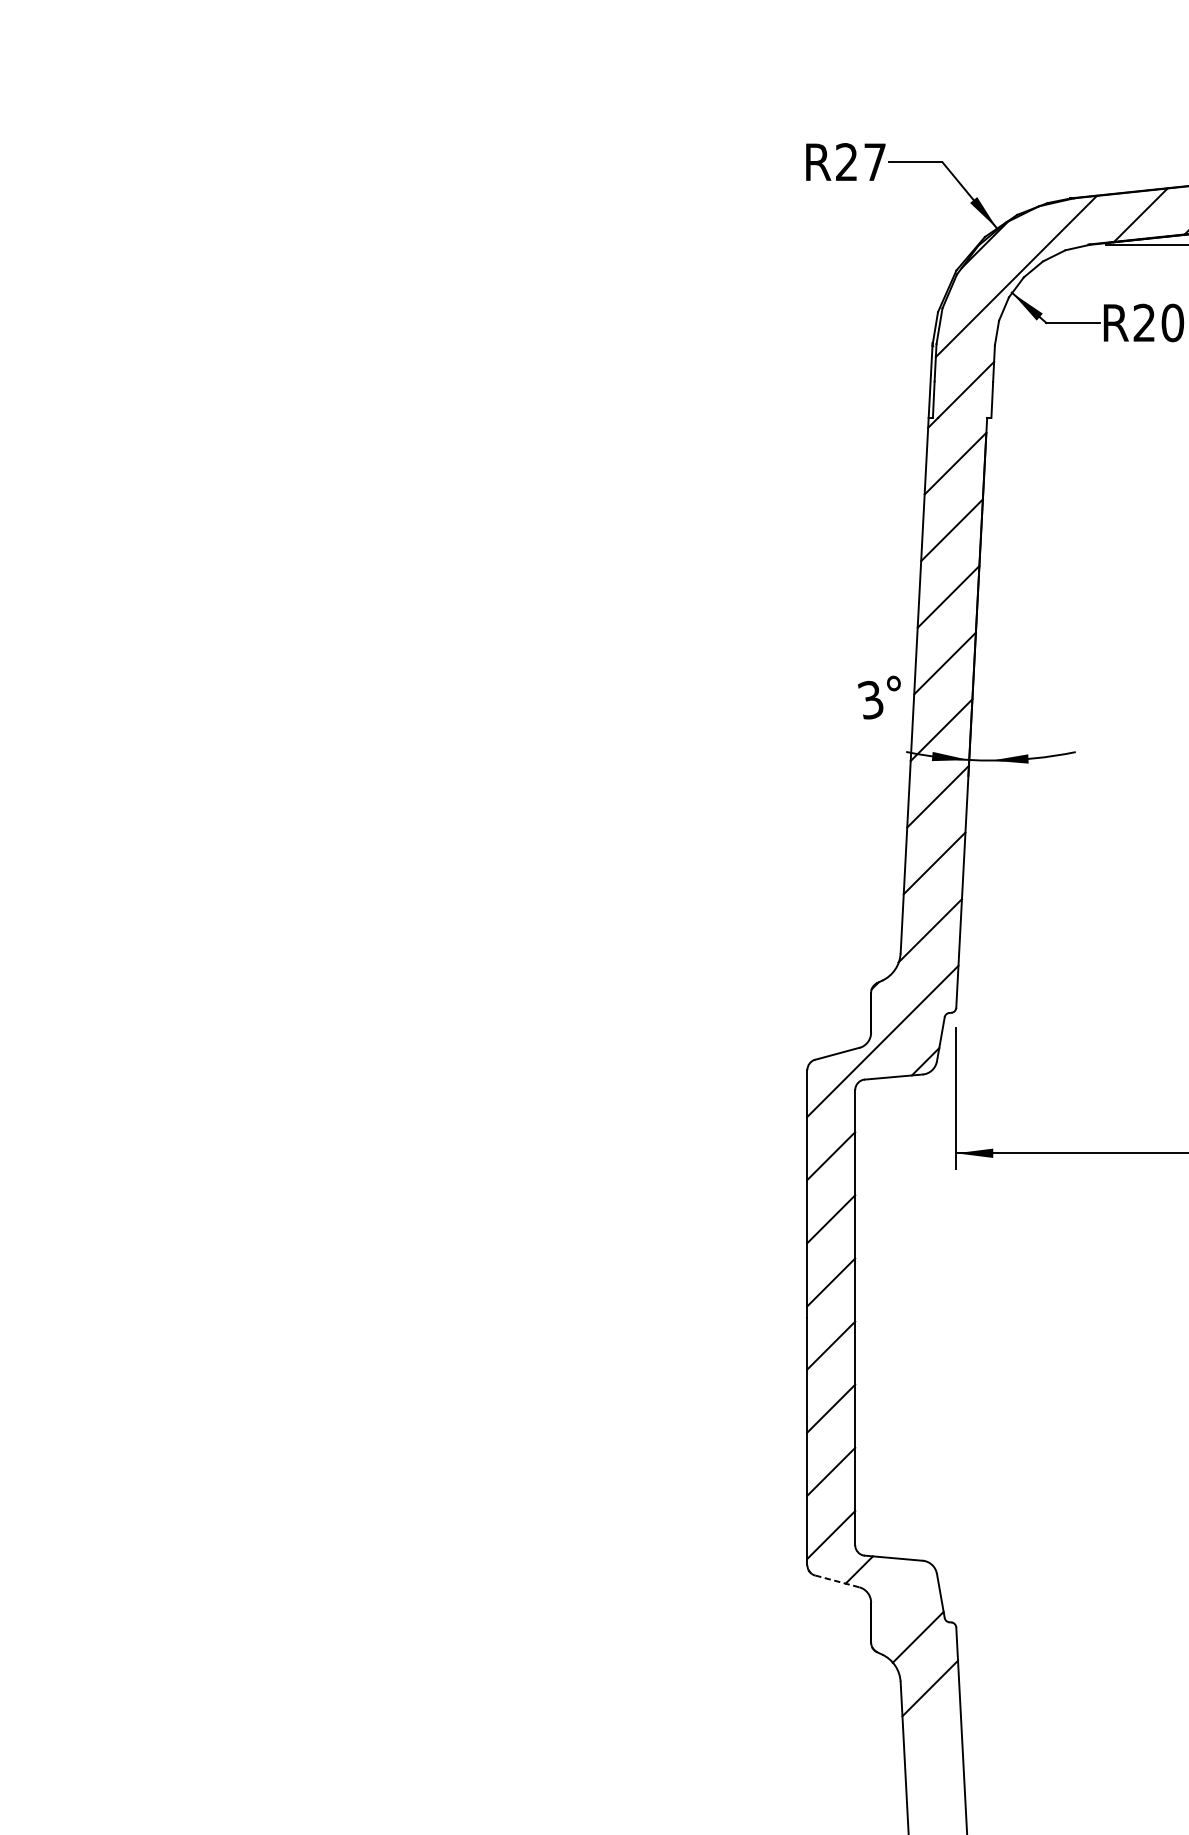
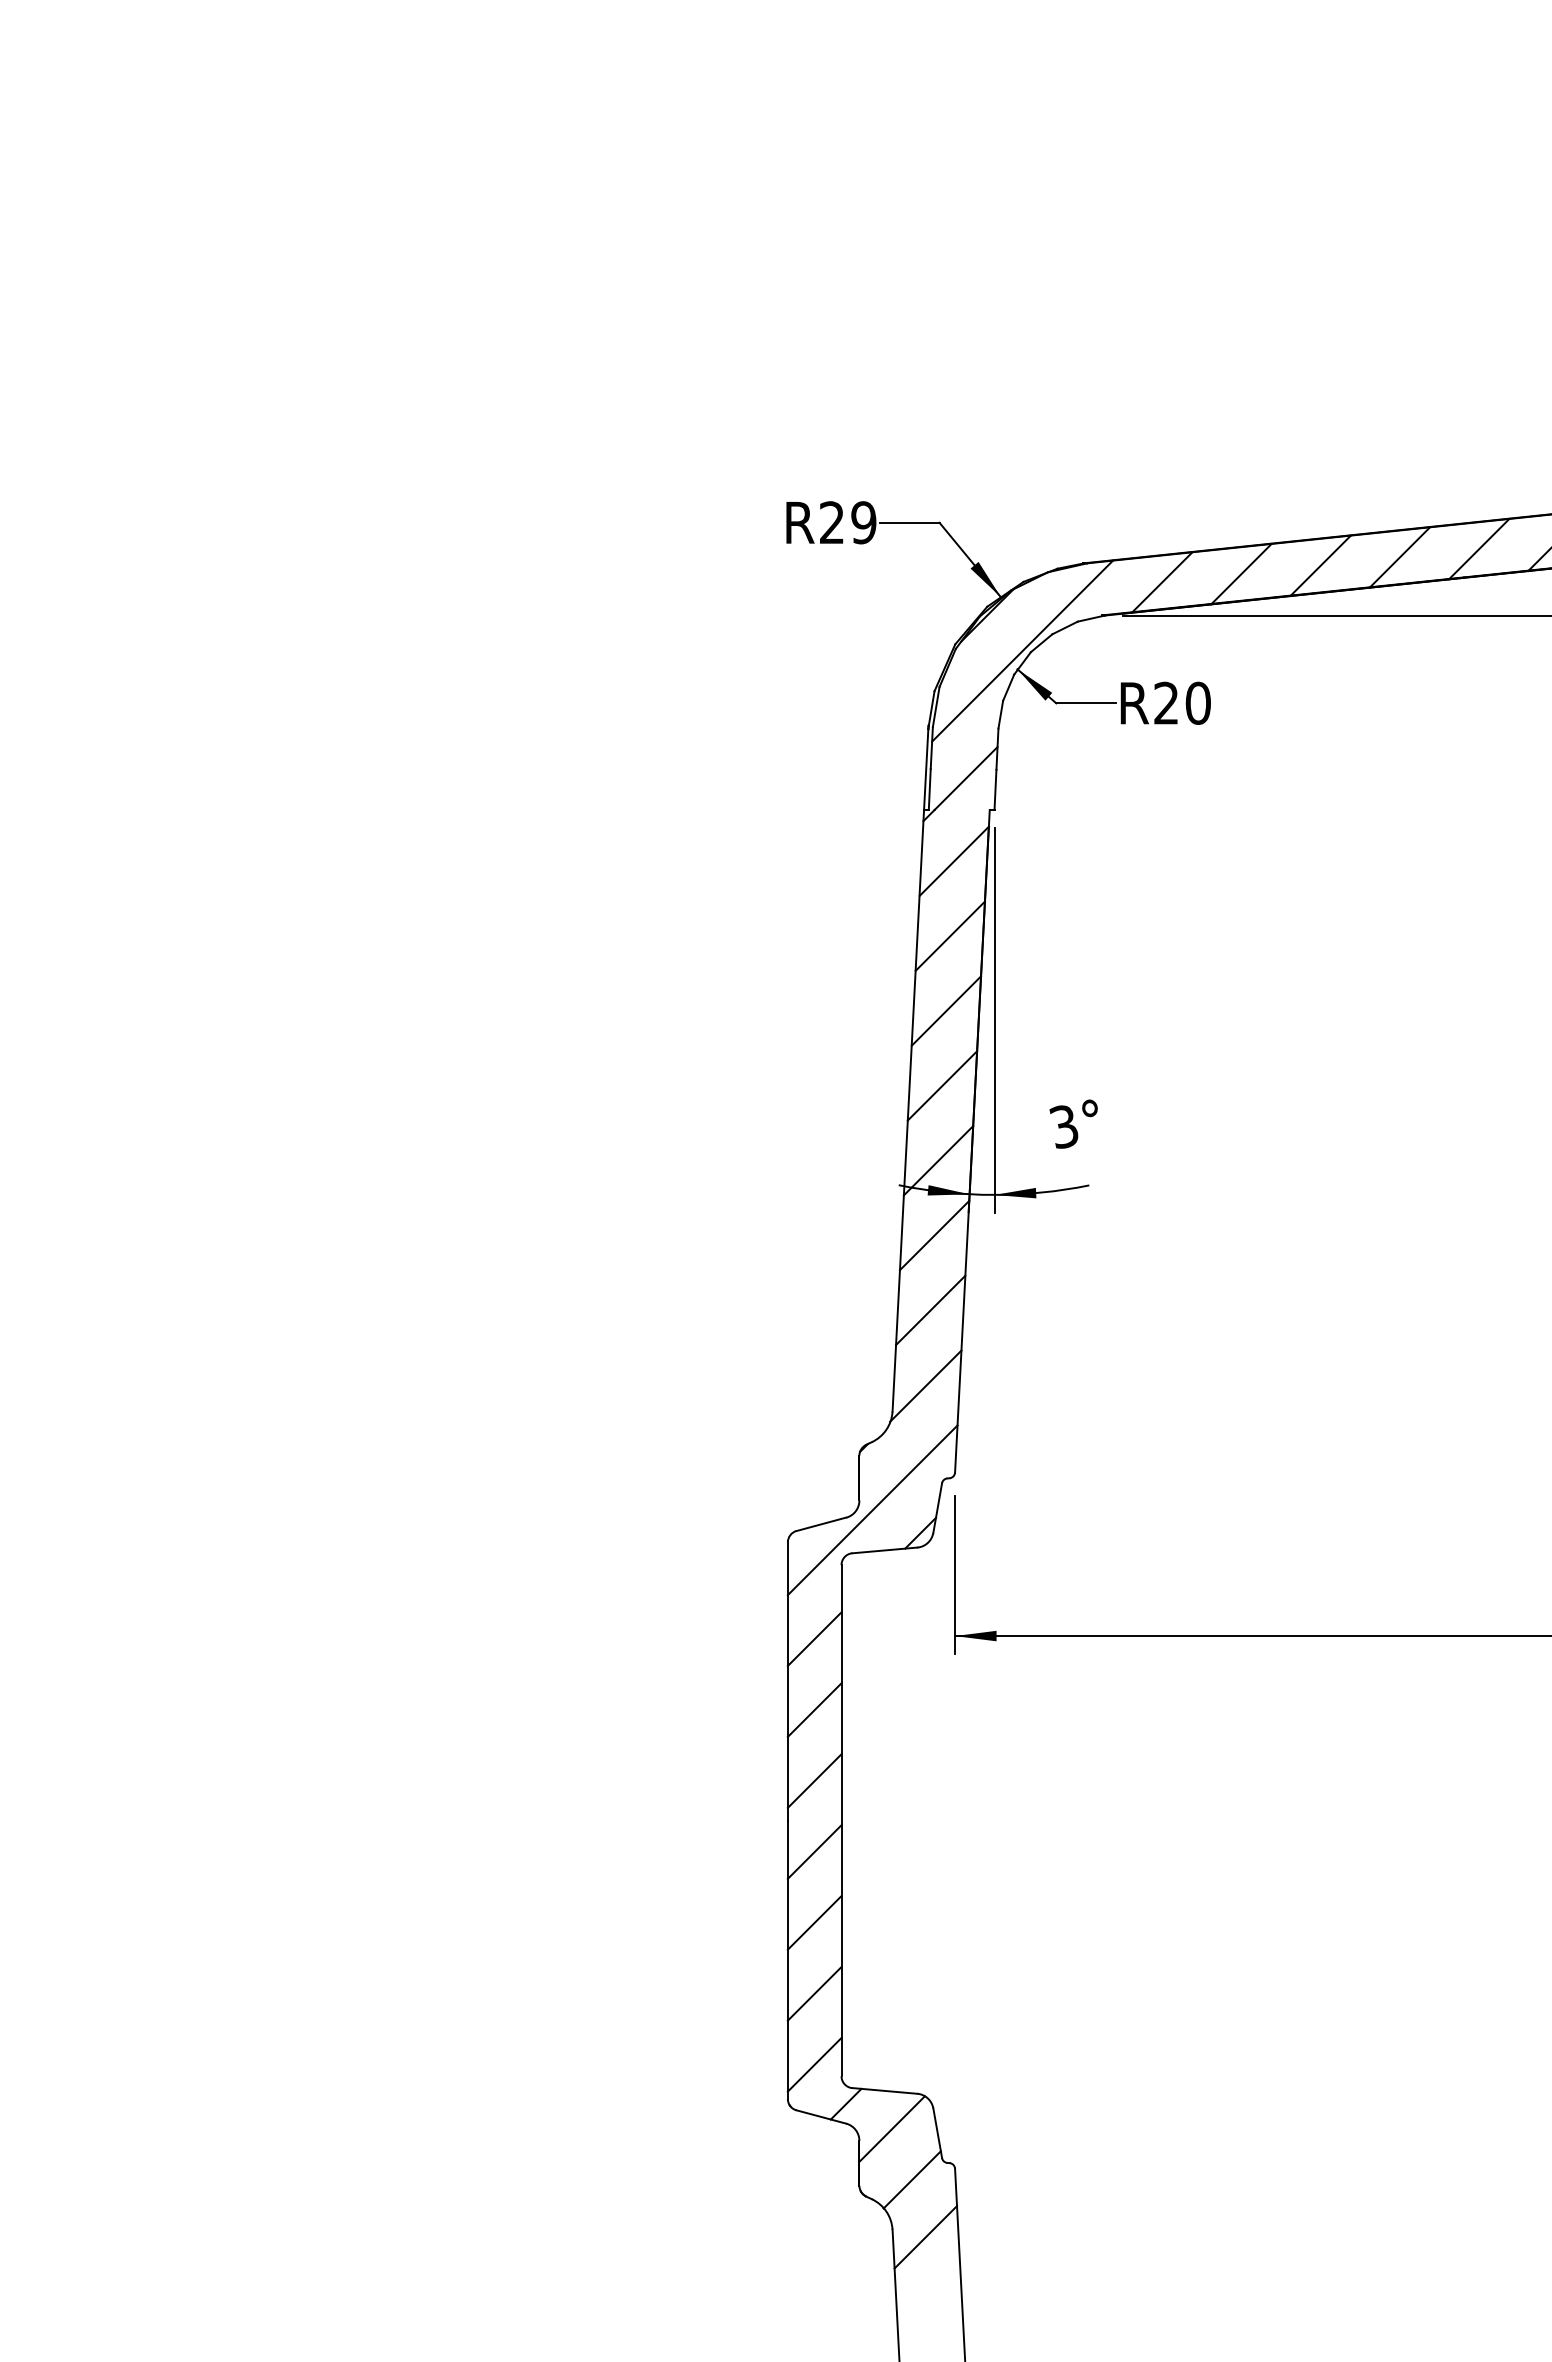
text: (874, 161) -> (863, 522), R27 -> R29
line: (991, 604) -> (994, 1019), added
text: (879, 697) -> (1073, 1123), moved
line: (837, 1580) -> (821, 2116), dashed -> solid
line: (899, 1591) -> (891, 2128), added

